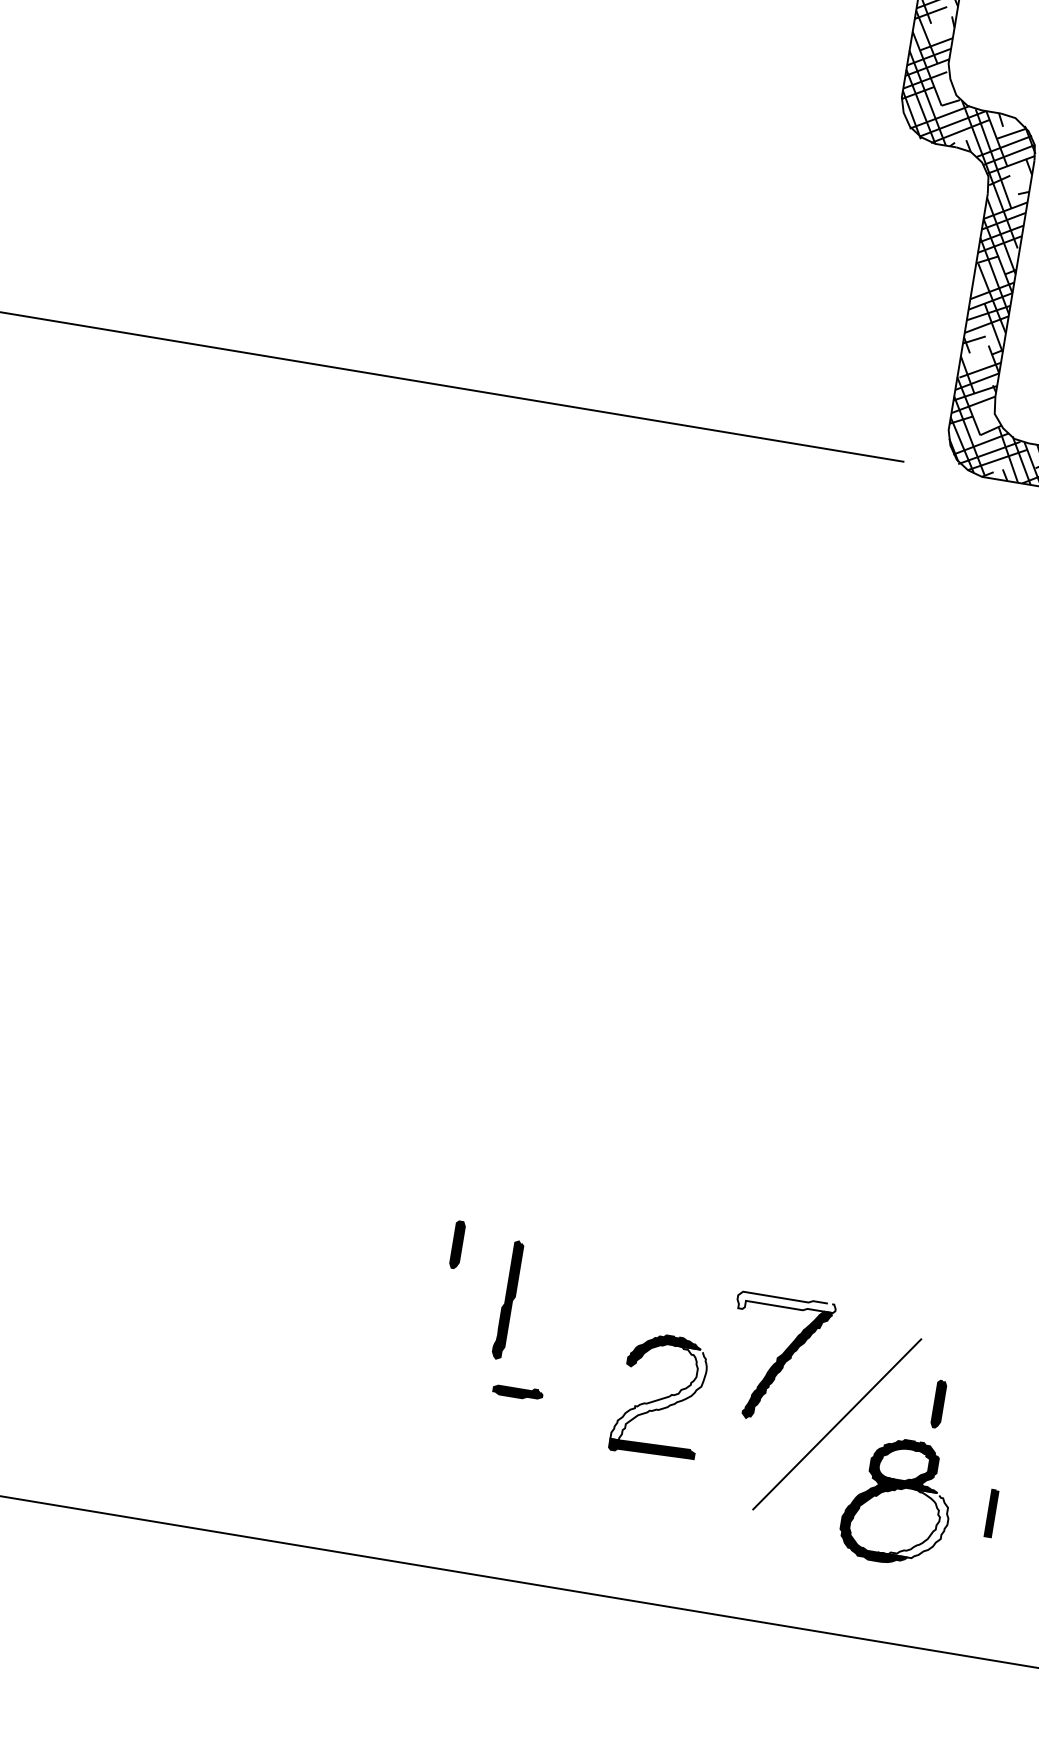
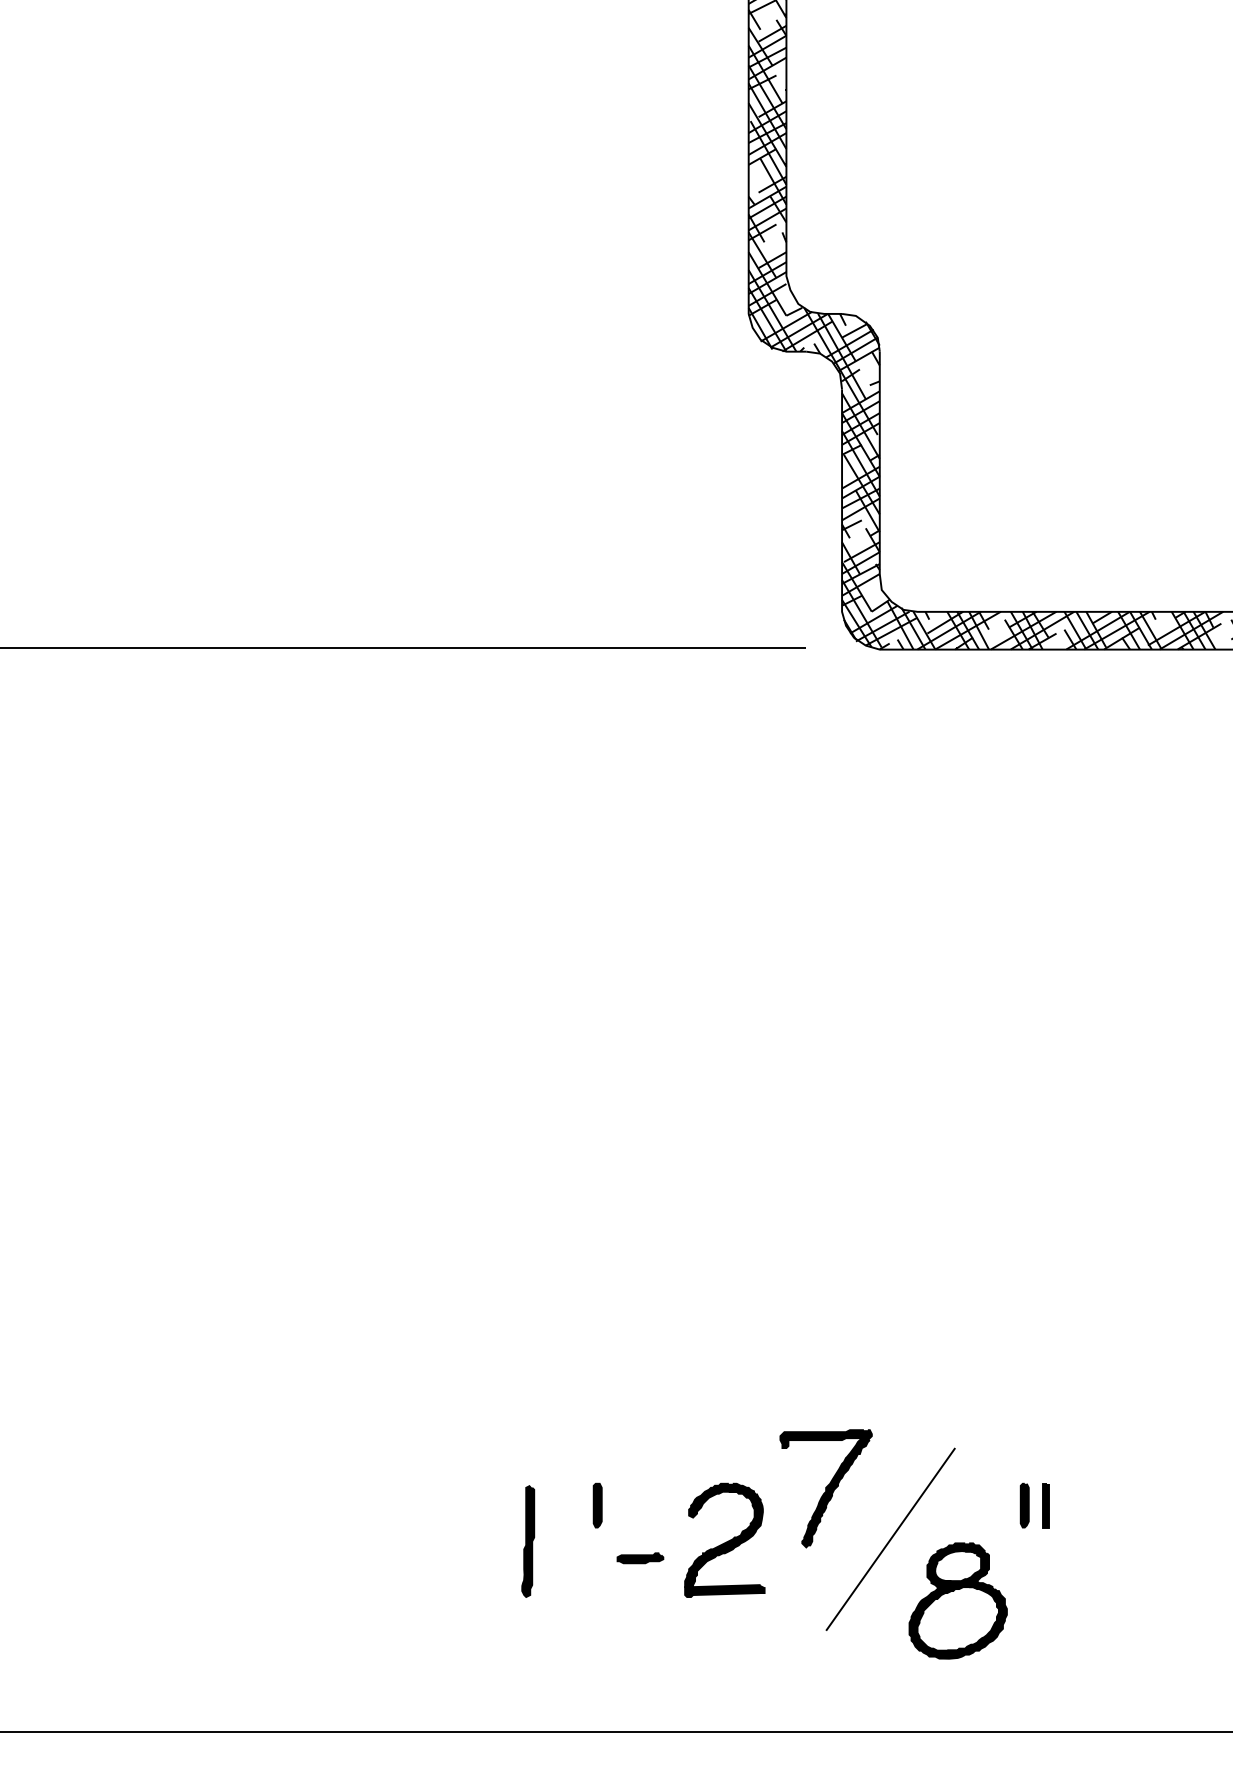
part: (457, 1244) -> (597, 1505), moved
part: (508, 1300) -> (528, 1541), moved
fill: (785, 1306) -> (825, 1439), added
part: (518, 1392) -> (640, 1558), moved
fill: (659, 1395) -> (723, 1539), added
part: (938, 1404) -> (1024, 1505), moved
part: (991, 1513) -> (1045, 1505), moved
fill: (914, 1523) -> (976, 1618), added

